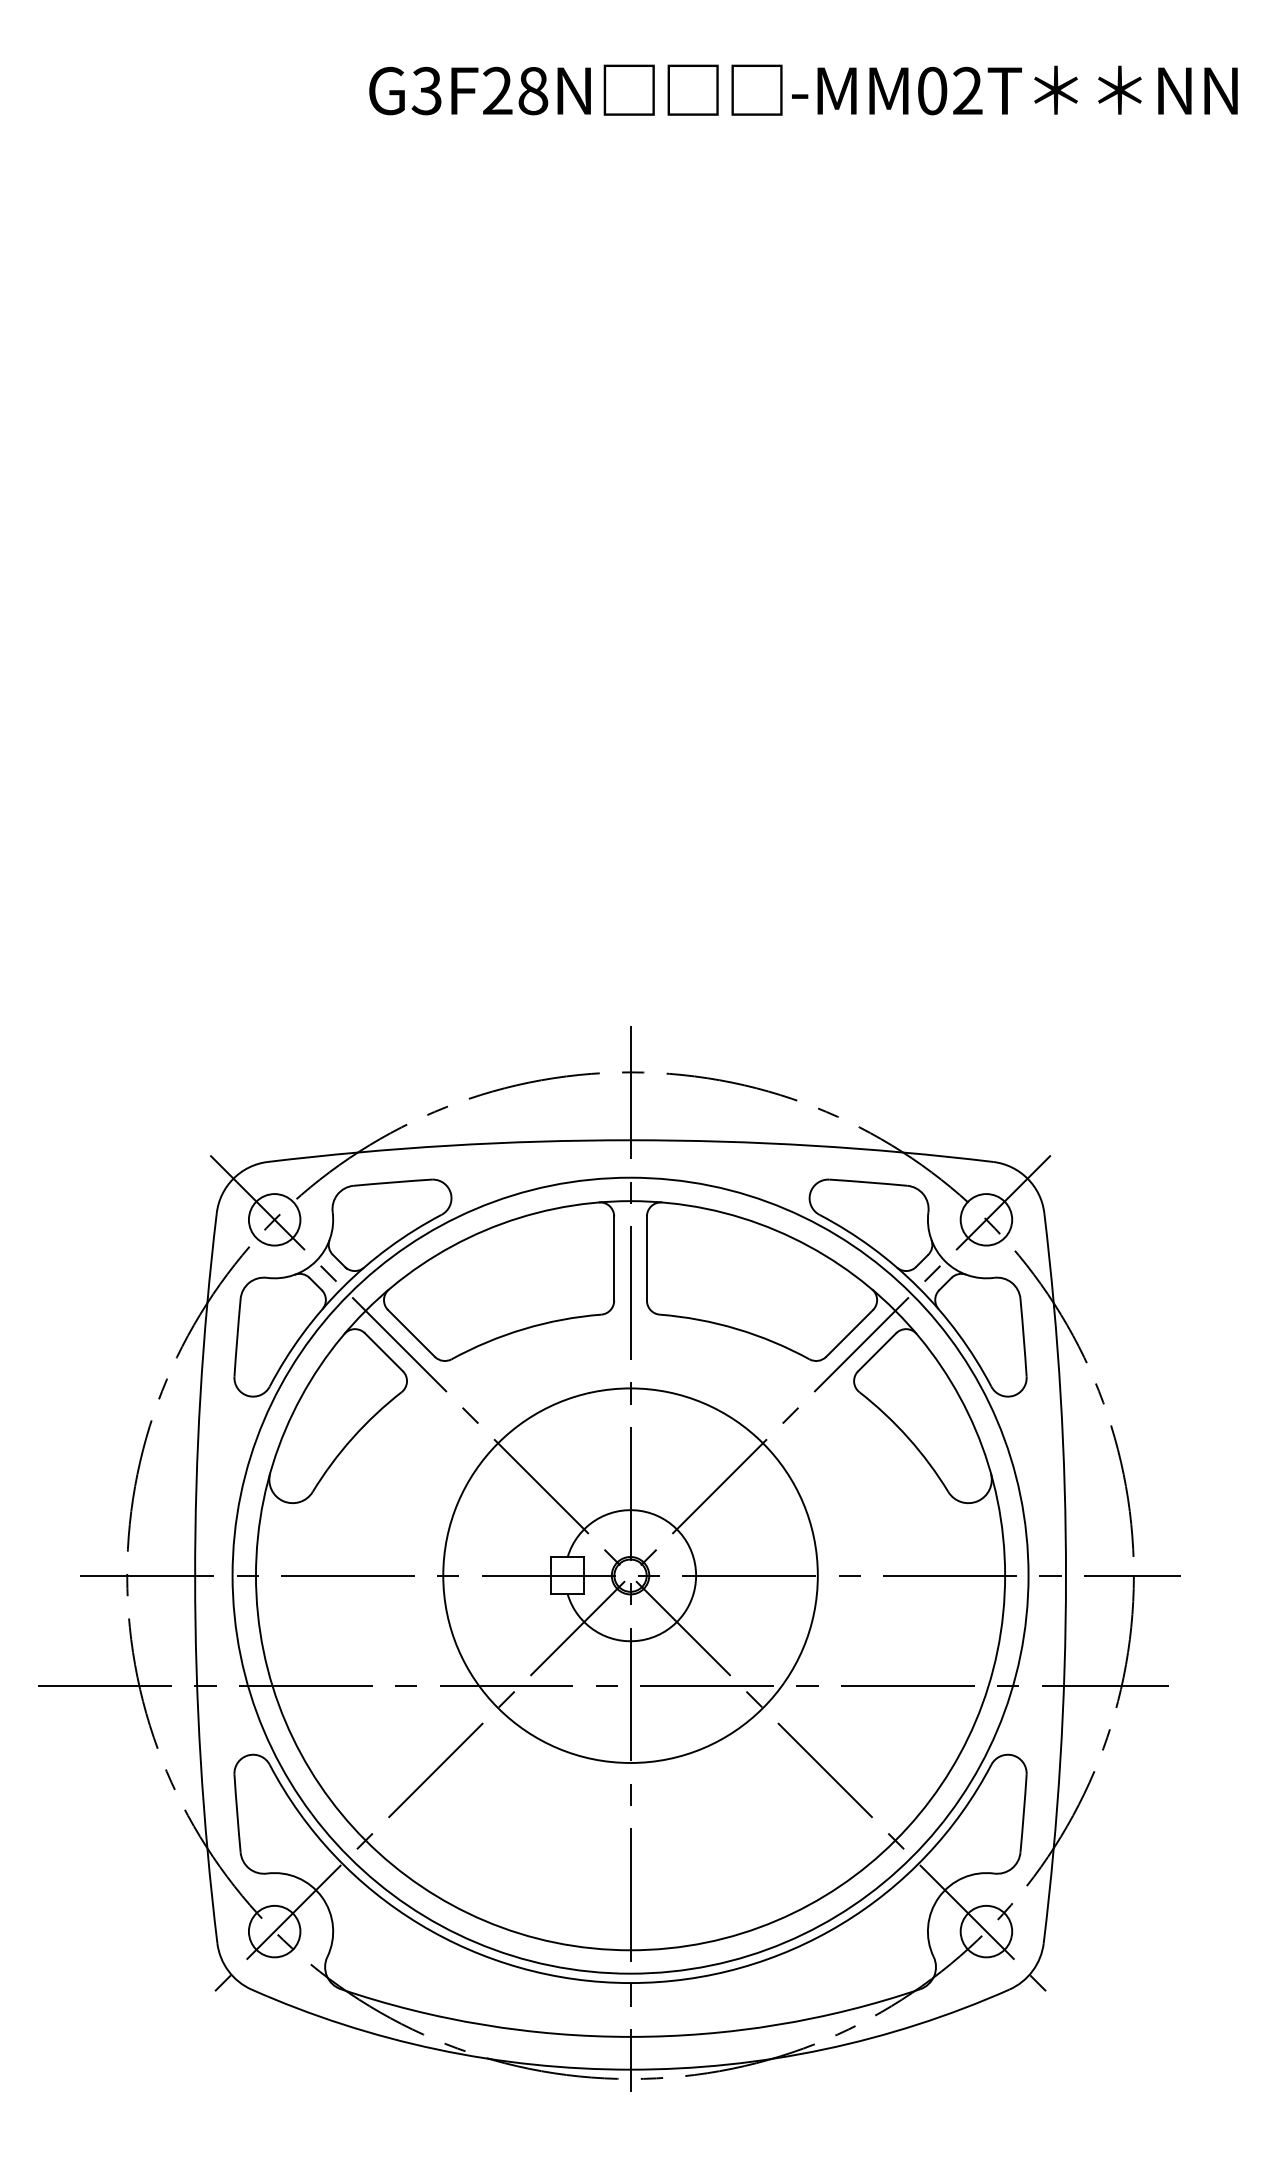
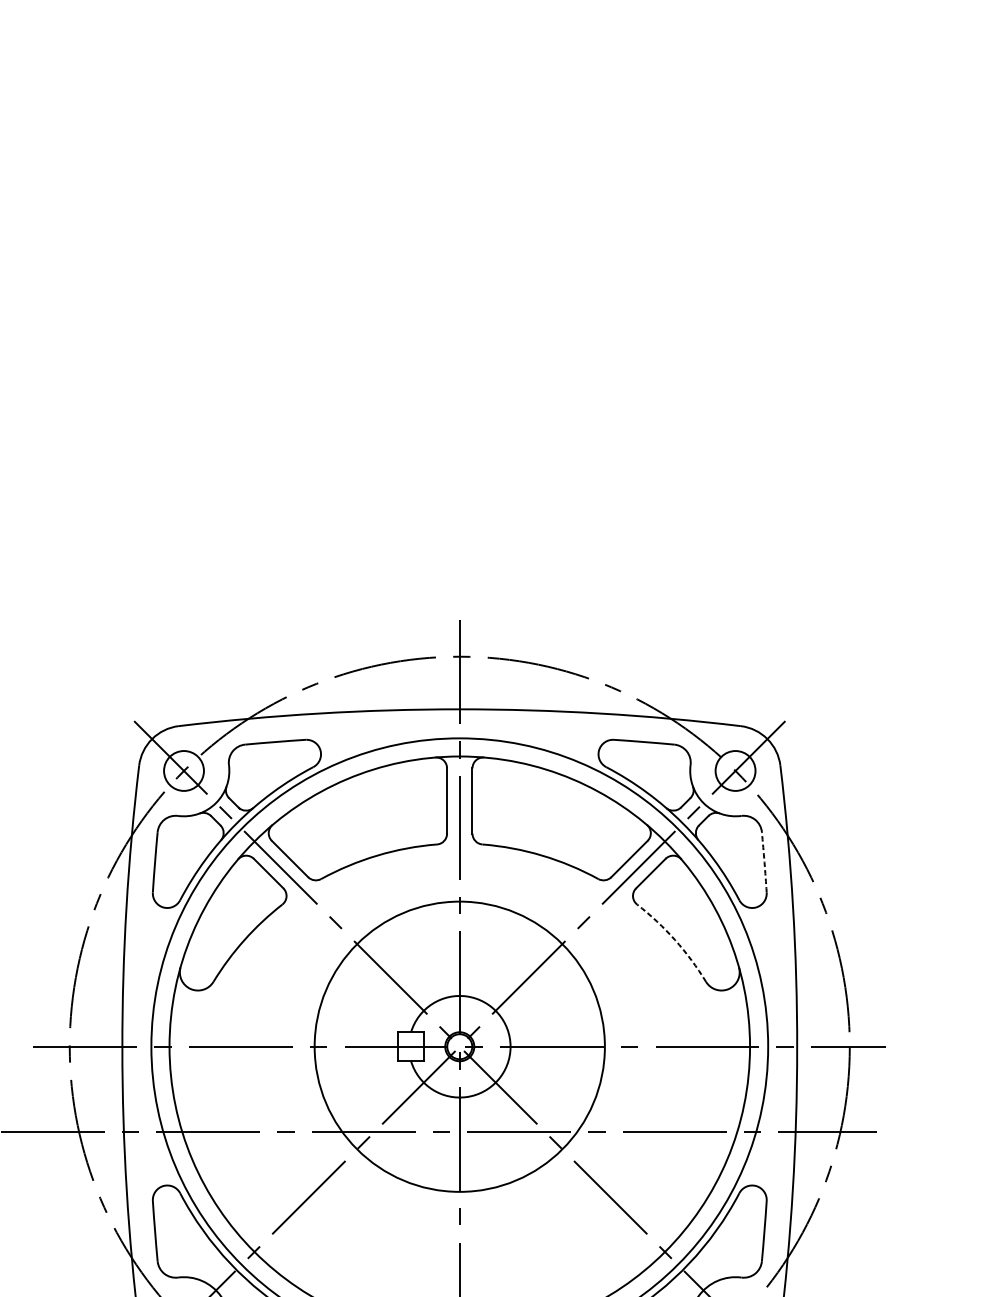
arc: (1023, 1337) -> (764, 862), solid -> dashed
arc: (908, 1438) -> (675, 940), solid -> dashed

